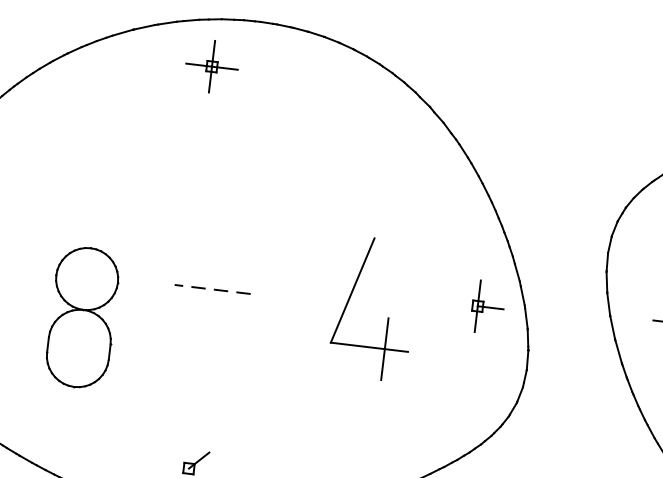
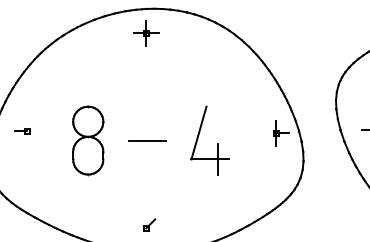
part: (212, 67) -> (146, 33), moved
line: (212, 289) -> (147, 140), dashed -> solid
part: (387, 316) -> (217, 143), moved
part: (83, 317) -> (88, 140), moved

